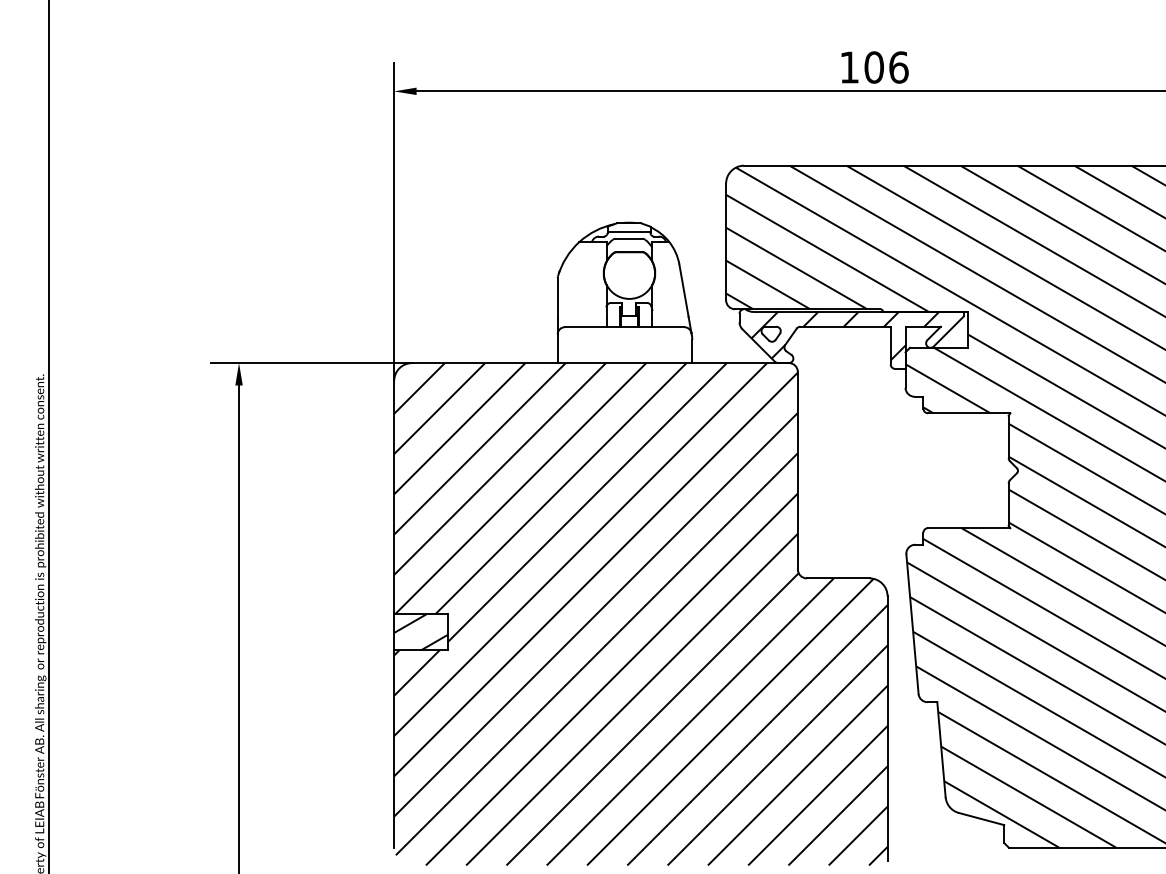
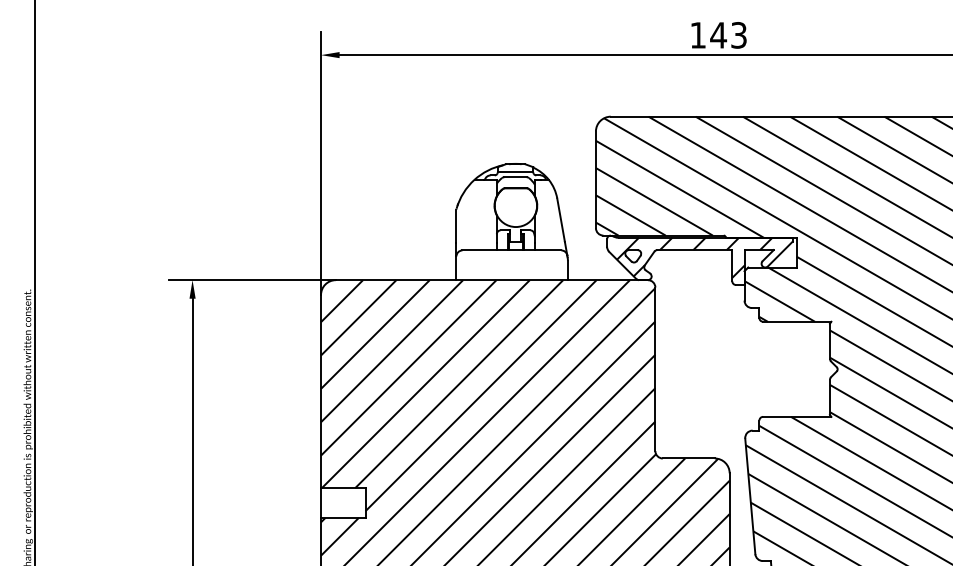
text: (885, 67) -> (727, 35), 106 -> 143
hatch: (420, 632) -> (342, 503), removed

